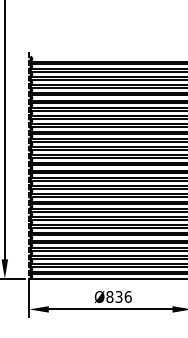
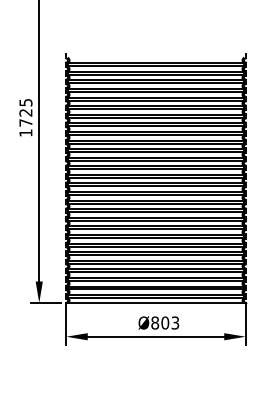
text: (123, 296) -> (170, 322), Ø836 -> Ø803

